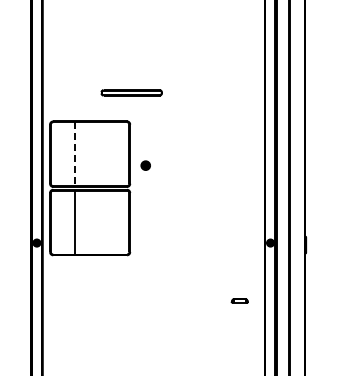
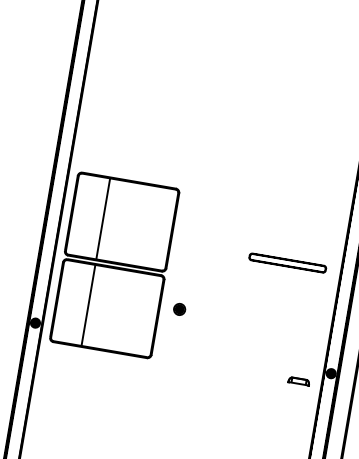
part: (131, 92) -> (287, 262), moved
line: (75, 154) -> (103, 219), dashed -> solid
part: (145, 165) -> (179, 309), moved
part: (239, 300) -> (298, 380), moved

